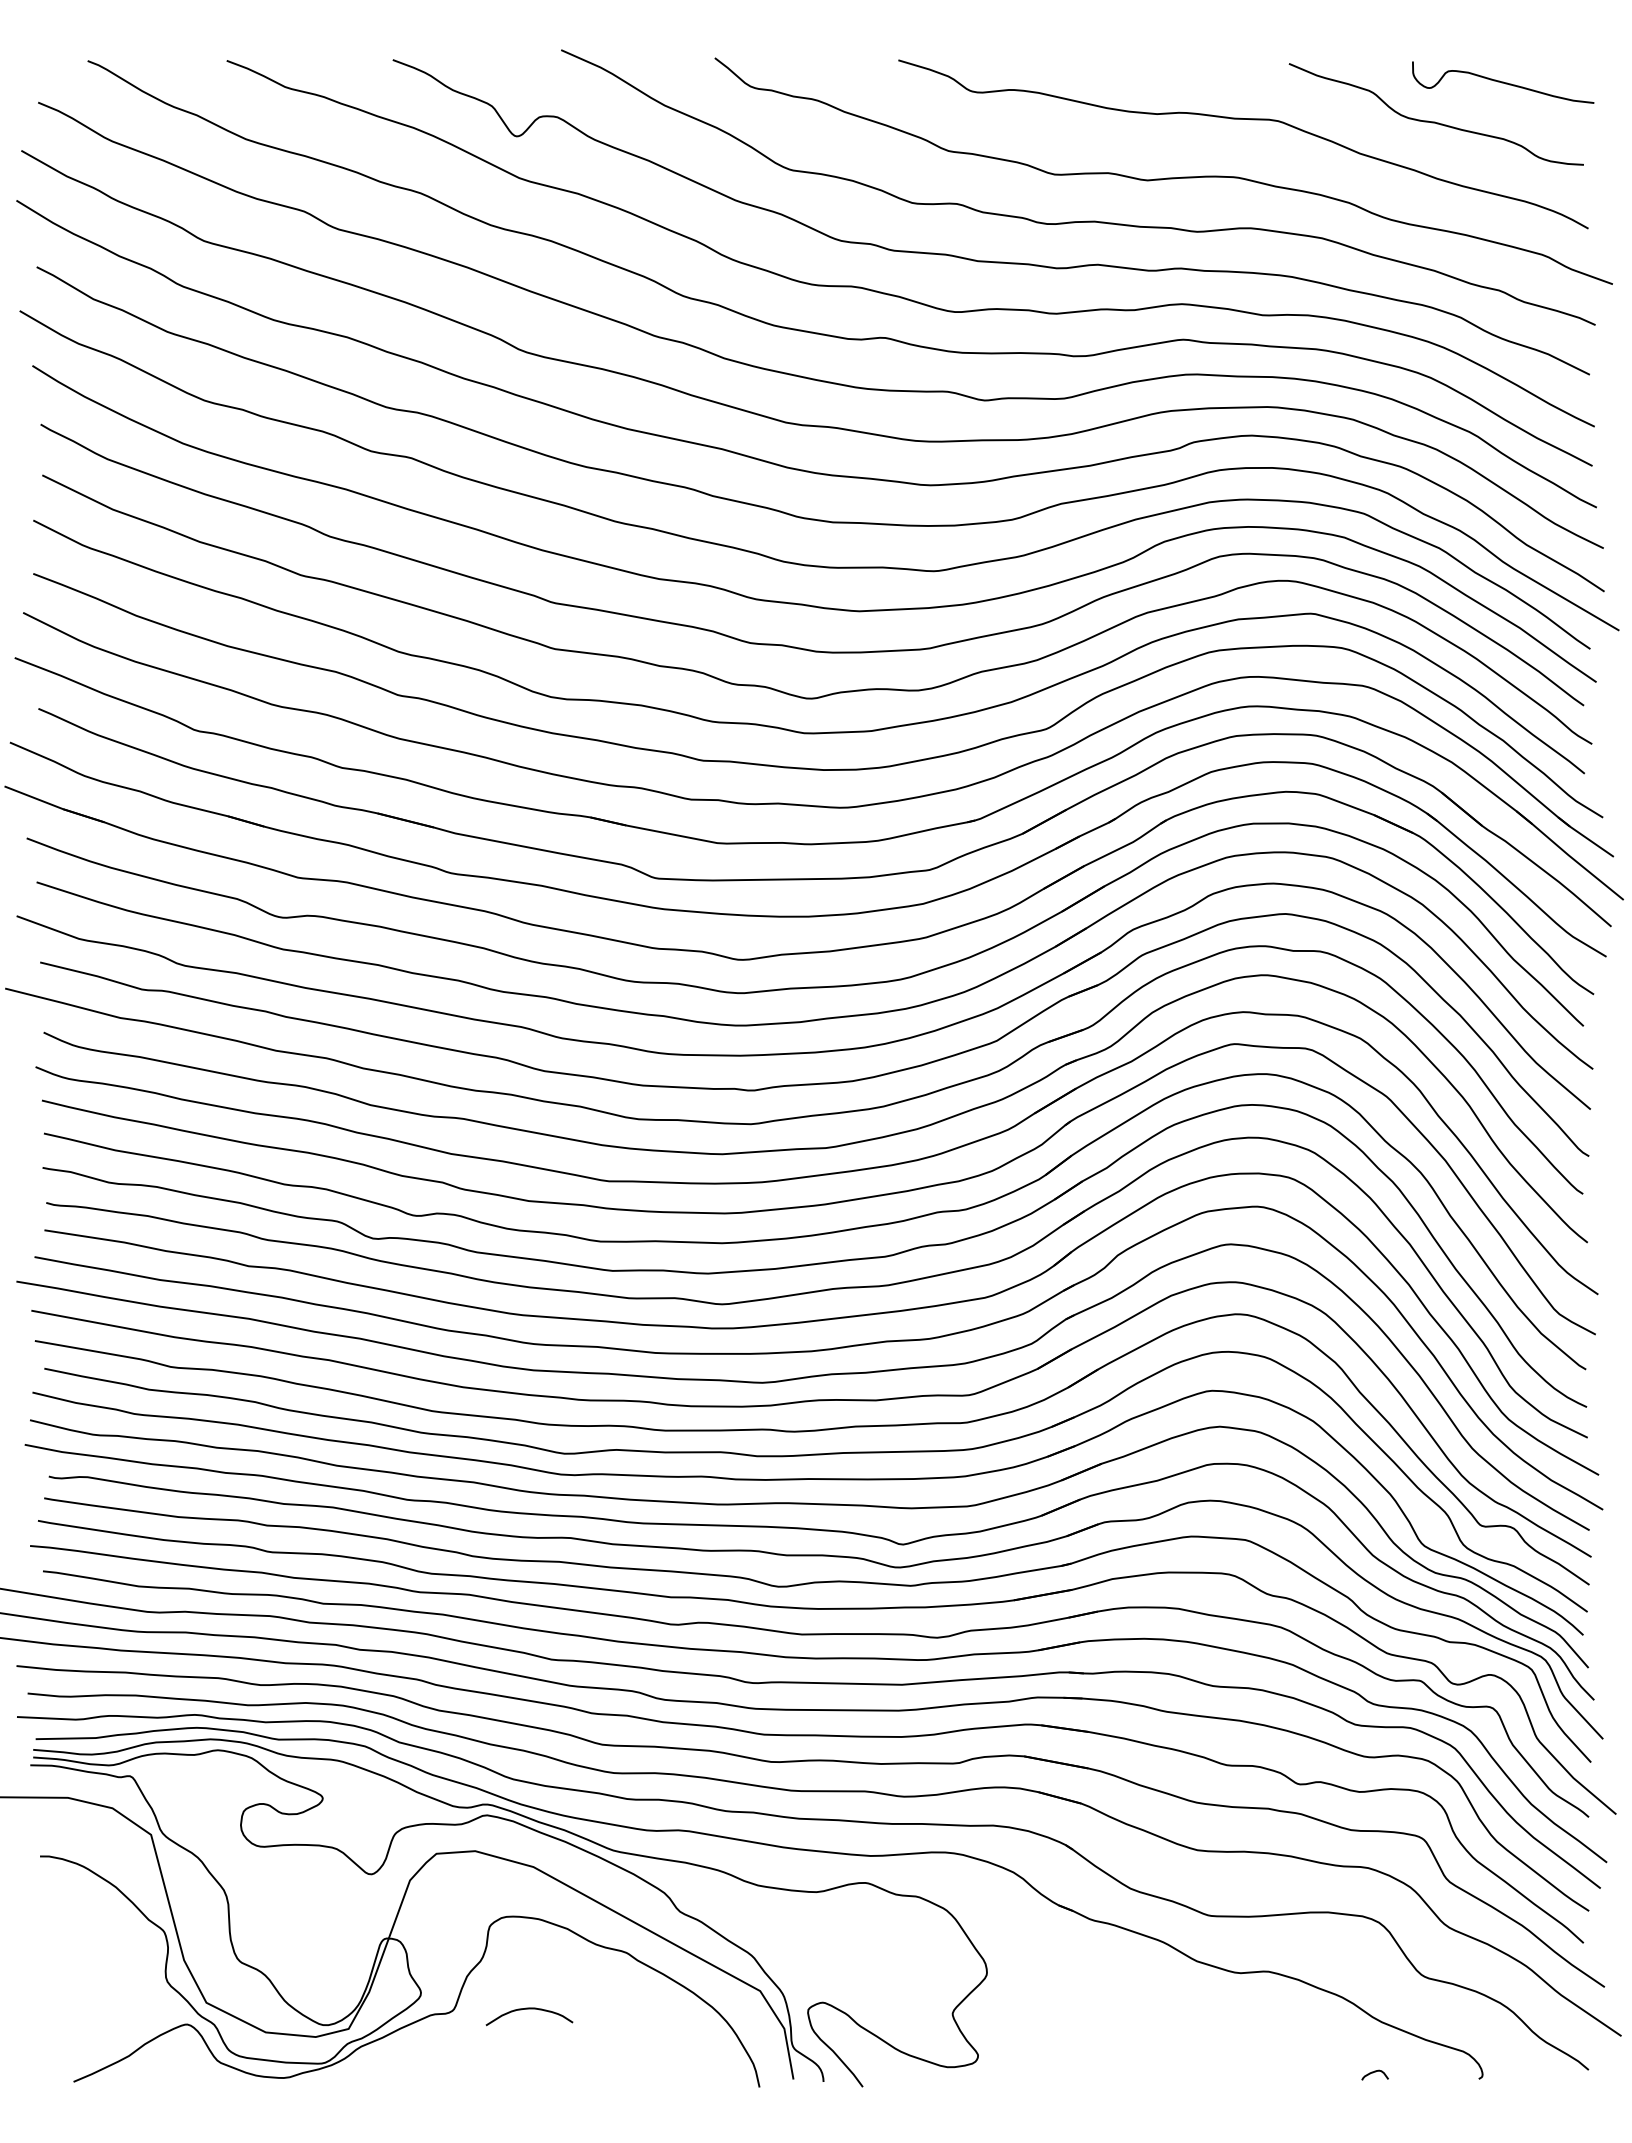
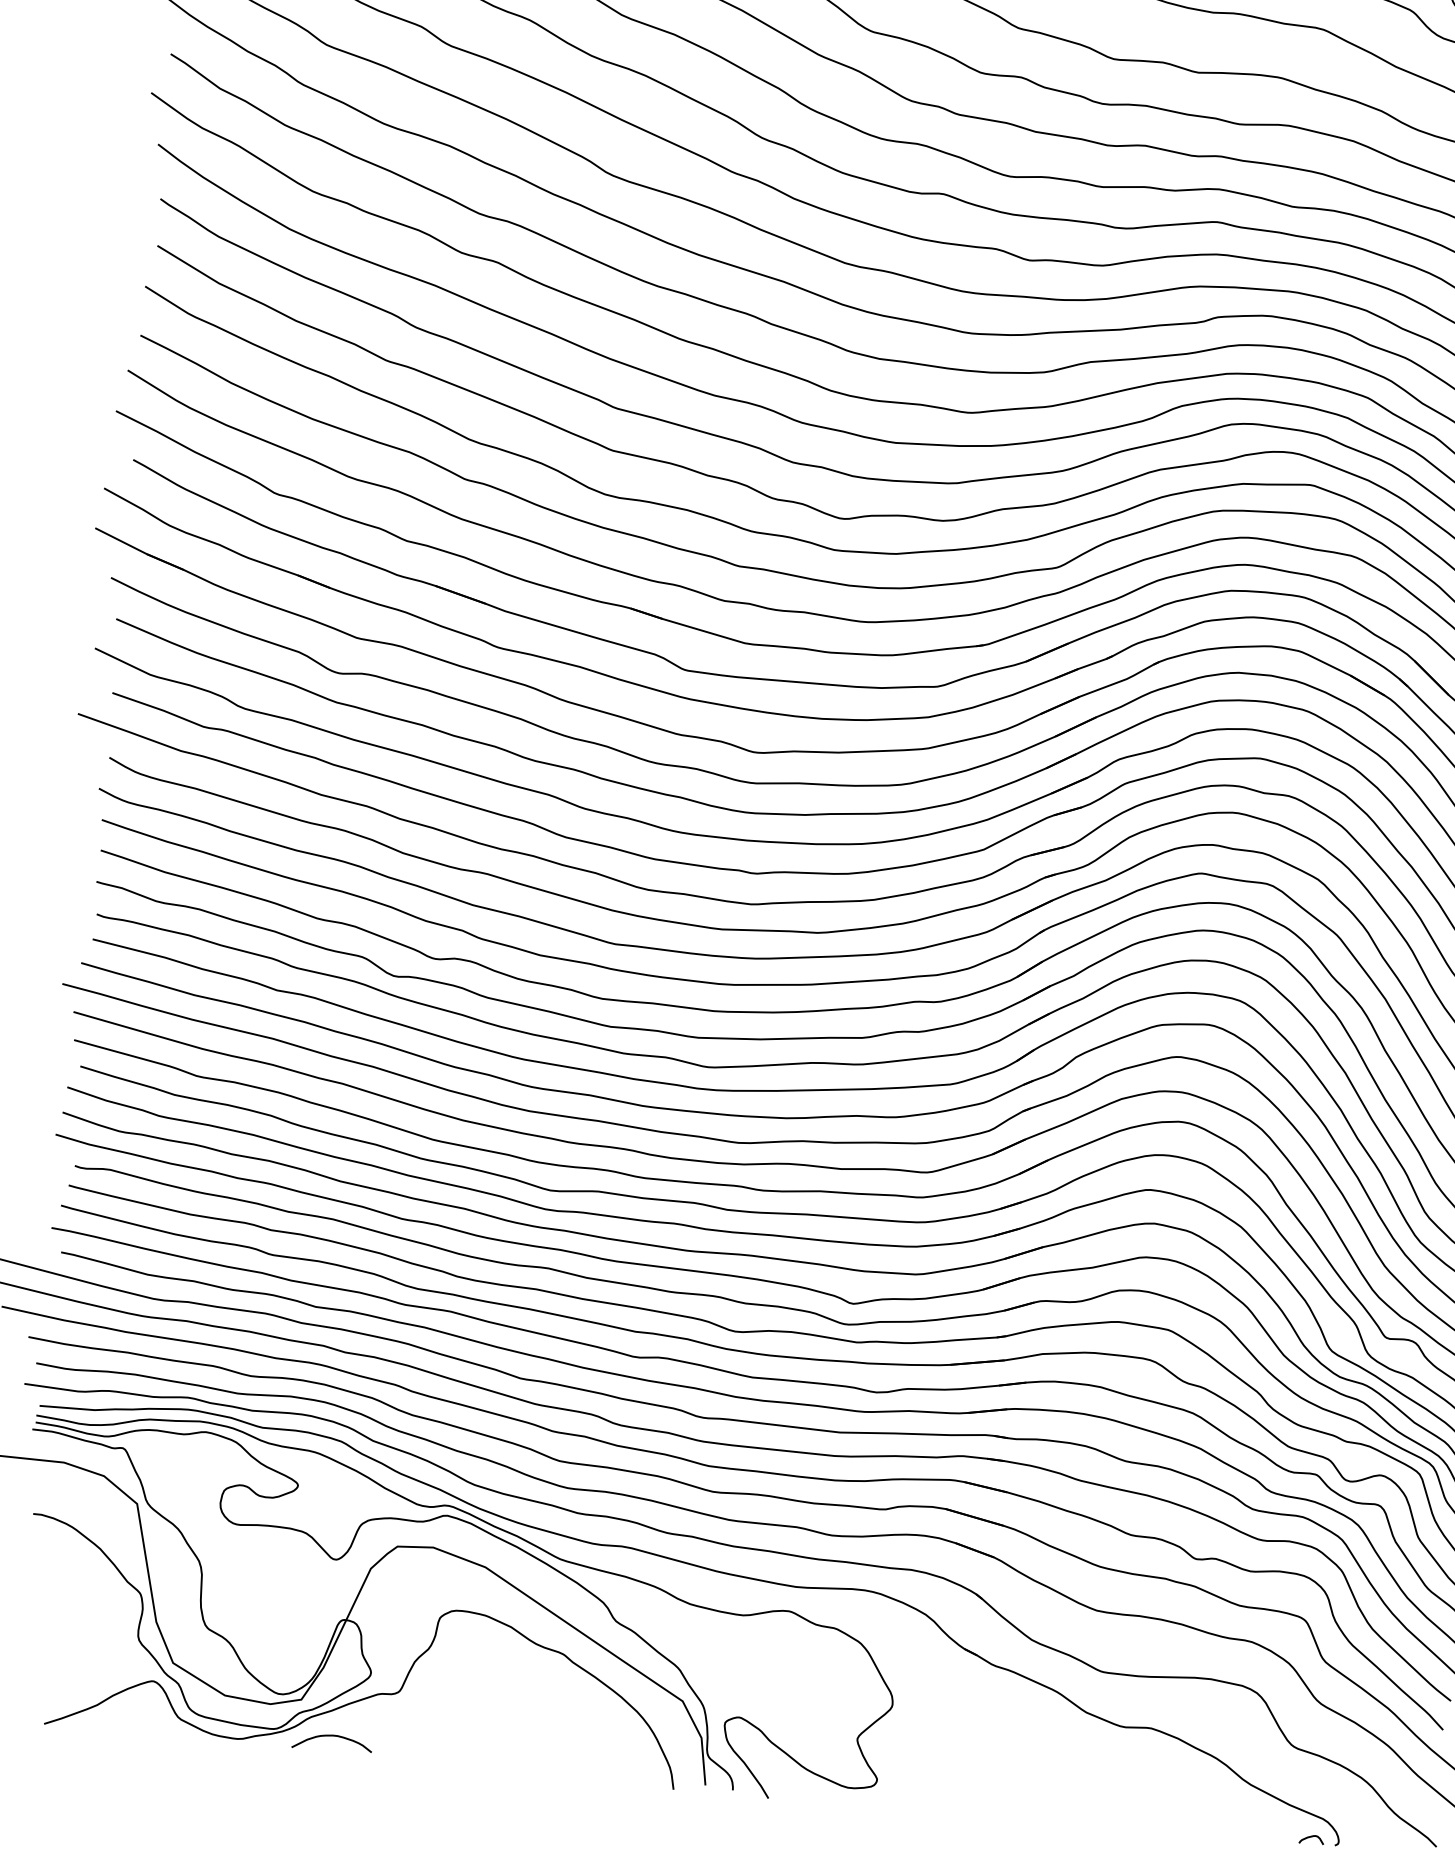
curve: (529, 2009) -> (332, 1736), moved
curve: (1373, 2073) -> (1310, 1838), moved

